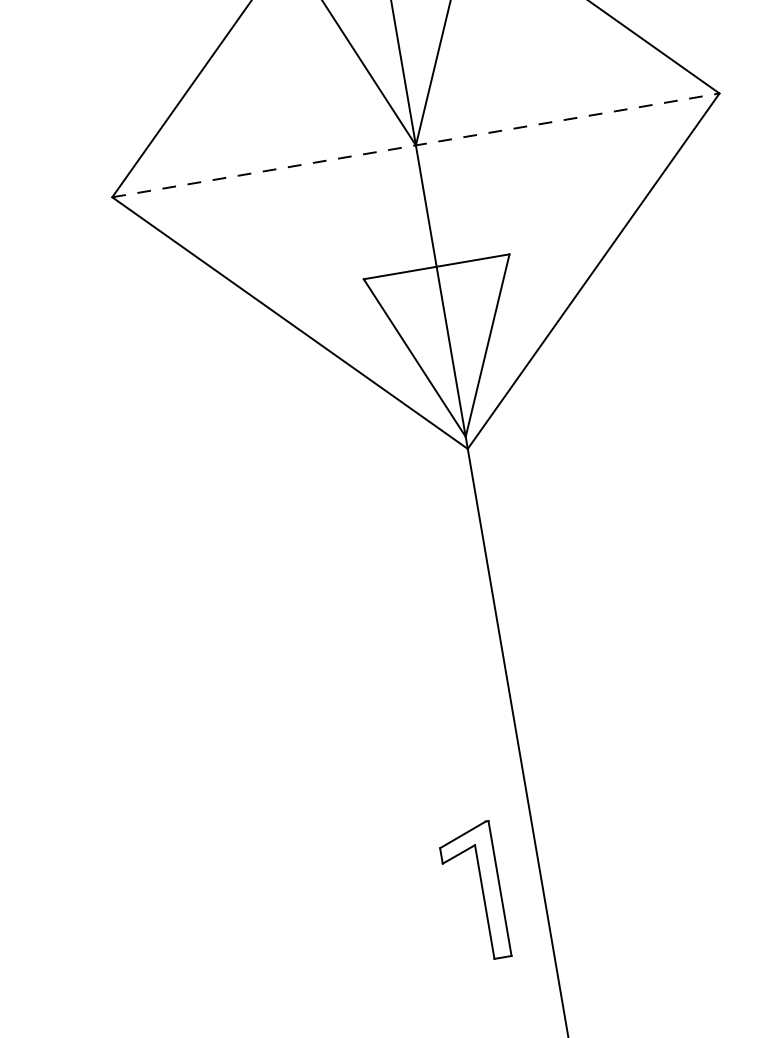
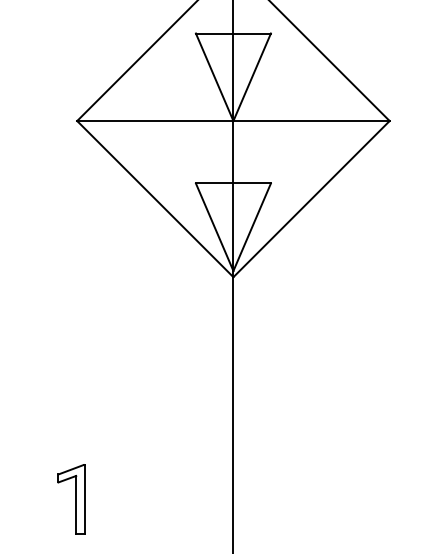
line: (416, 146) -> (233, 121), dashed -> solid
part: (473, 892) -> (71, 499), moved

